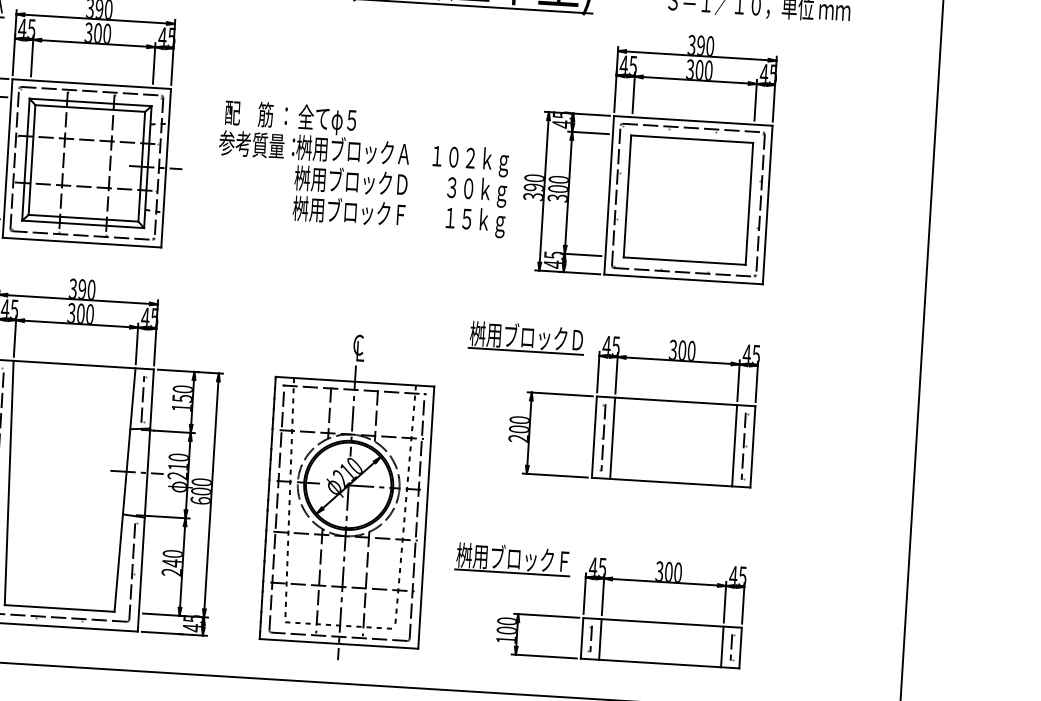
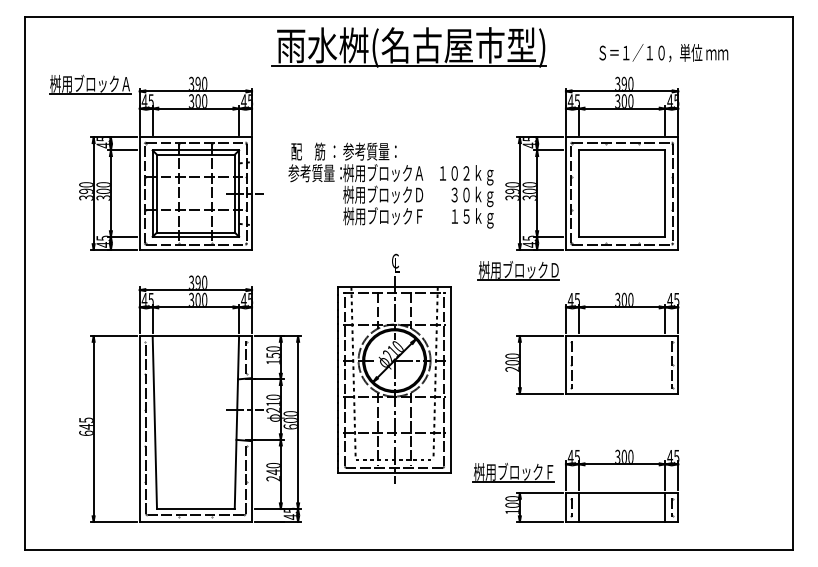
text: (335, 120) -> (369, 152), 全てφ５ -> 参考質量：
part: (526, 337) -> (518, 270), moved
line: (612, 437) -> (578, 364), removed
line: (734, 445) -> (665, 364), removed
part: (347, 496) -> (394, 368), moved
part: (512, 558) -> (513, 472), moved

